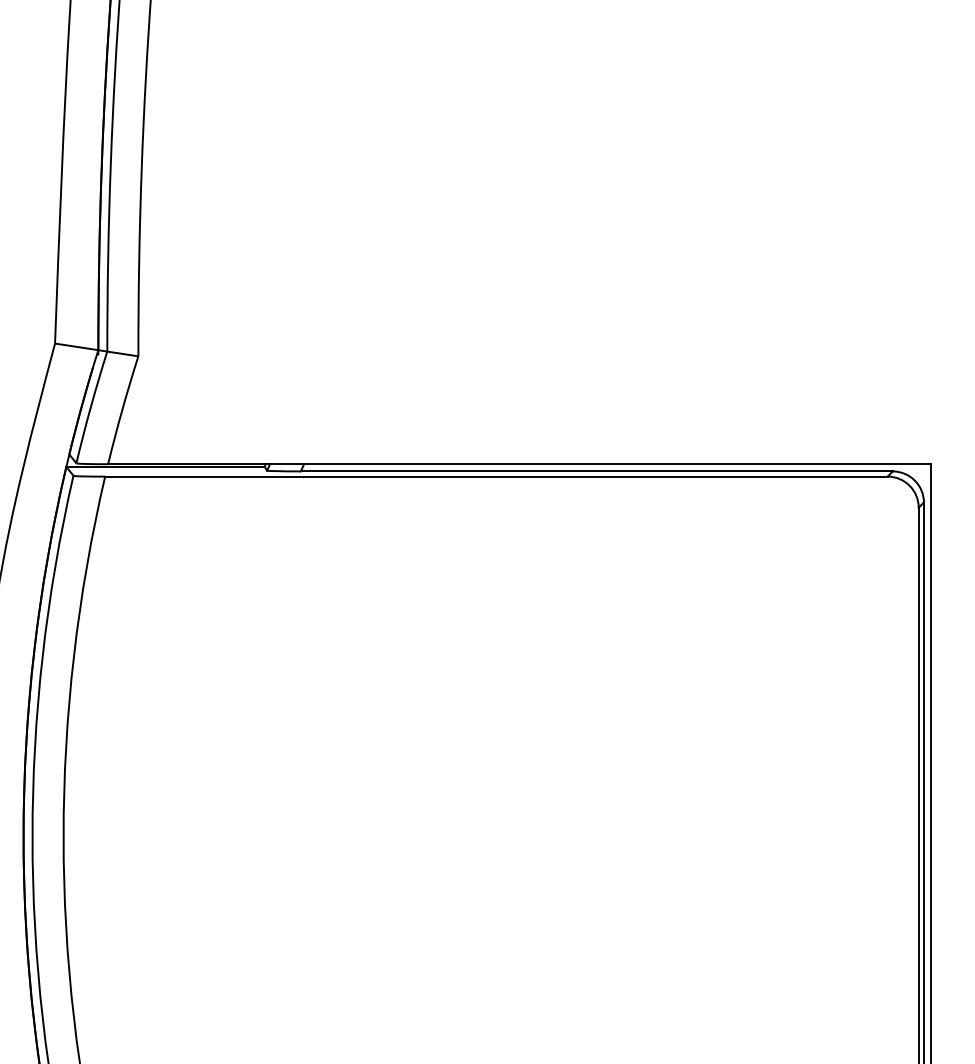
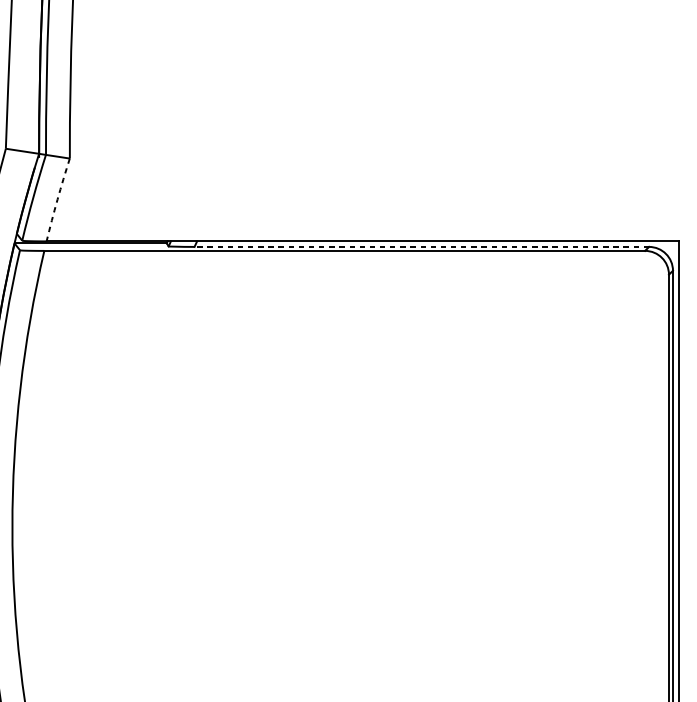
arc: (122, 410) -> (57, 200), solid -> dashed
line: (596, 471) -> (421, 246), solid -> dashed

